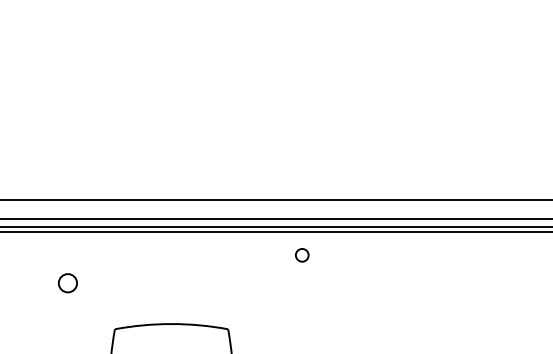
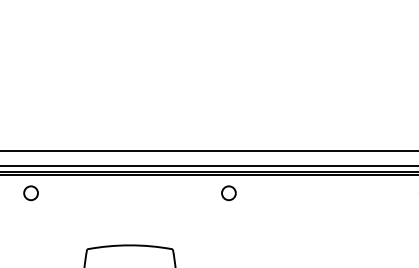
circle: (302, 255) -> (229, 193), size x1.43
circle: (67, 283) -> (30, 193), moved

